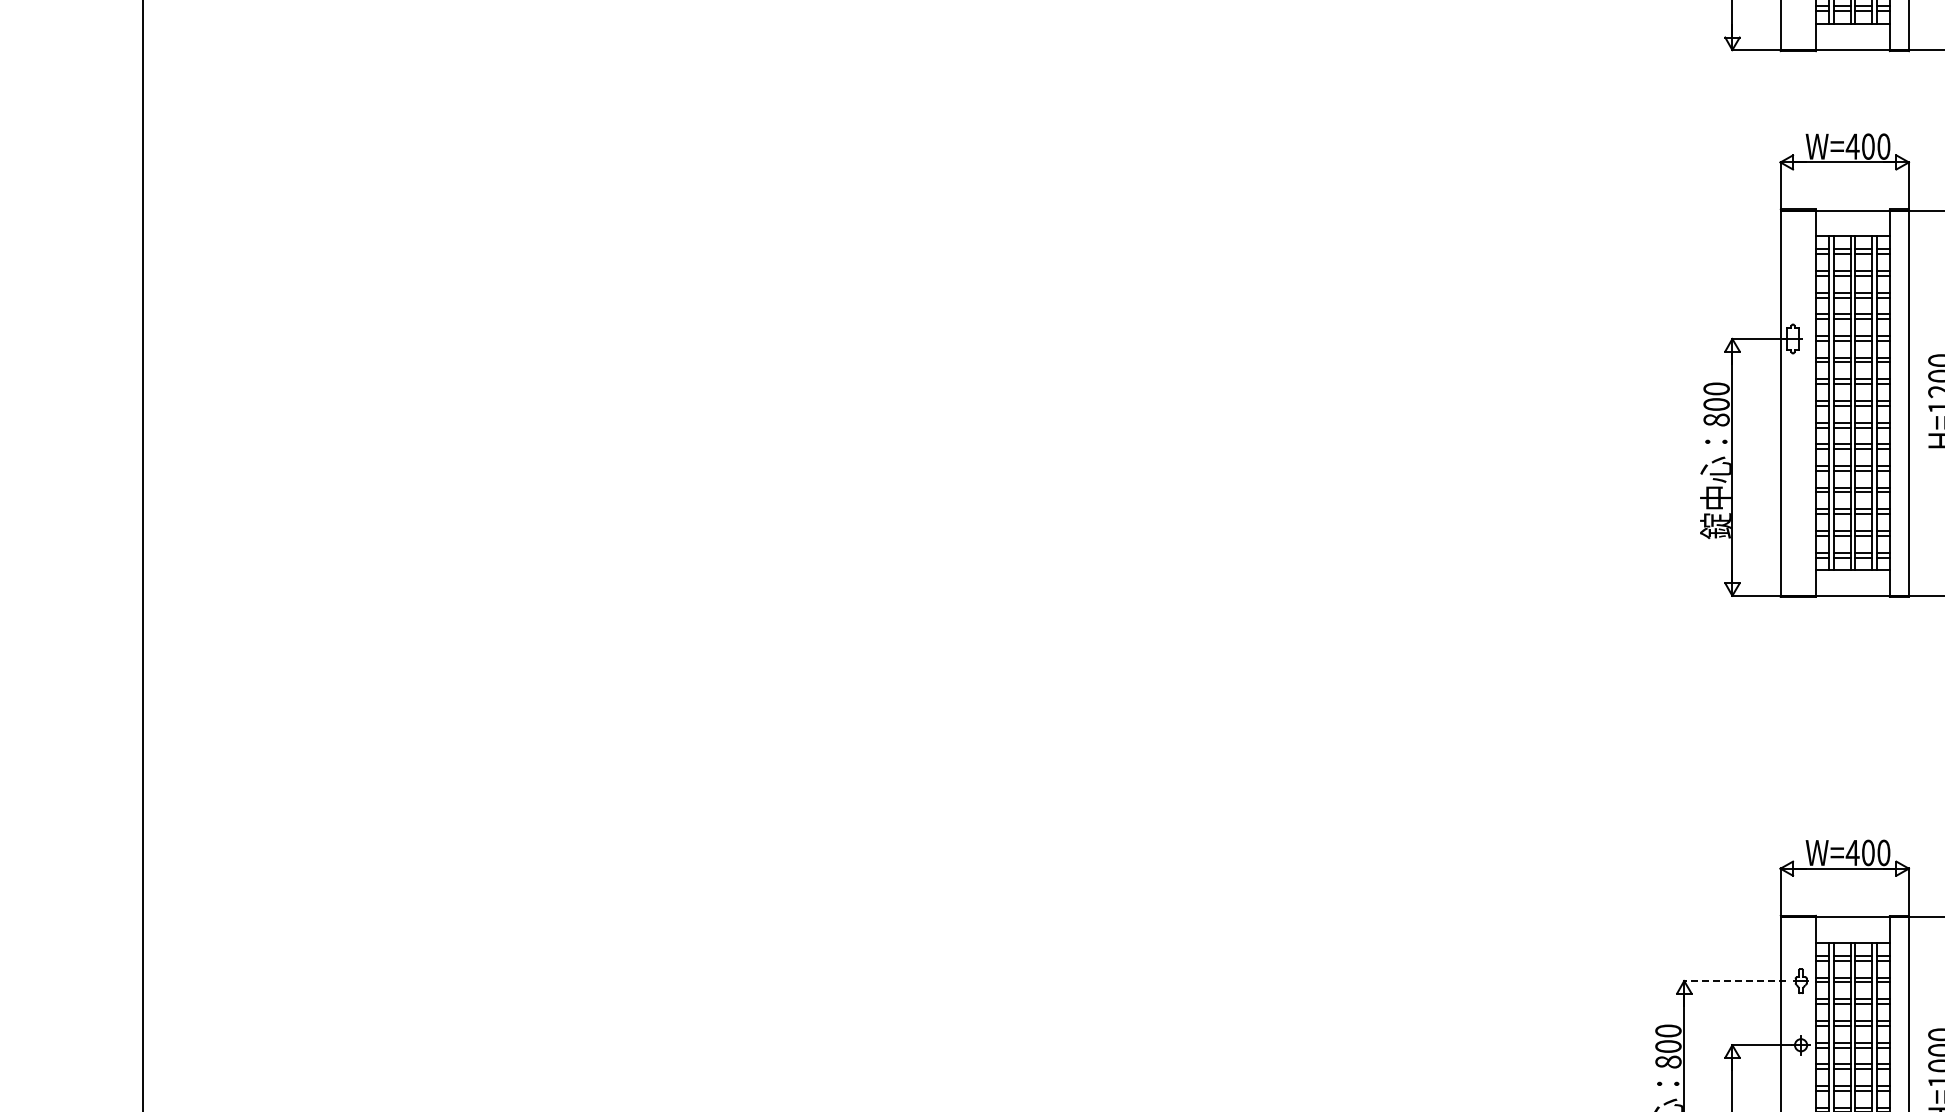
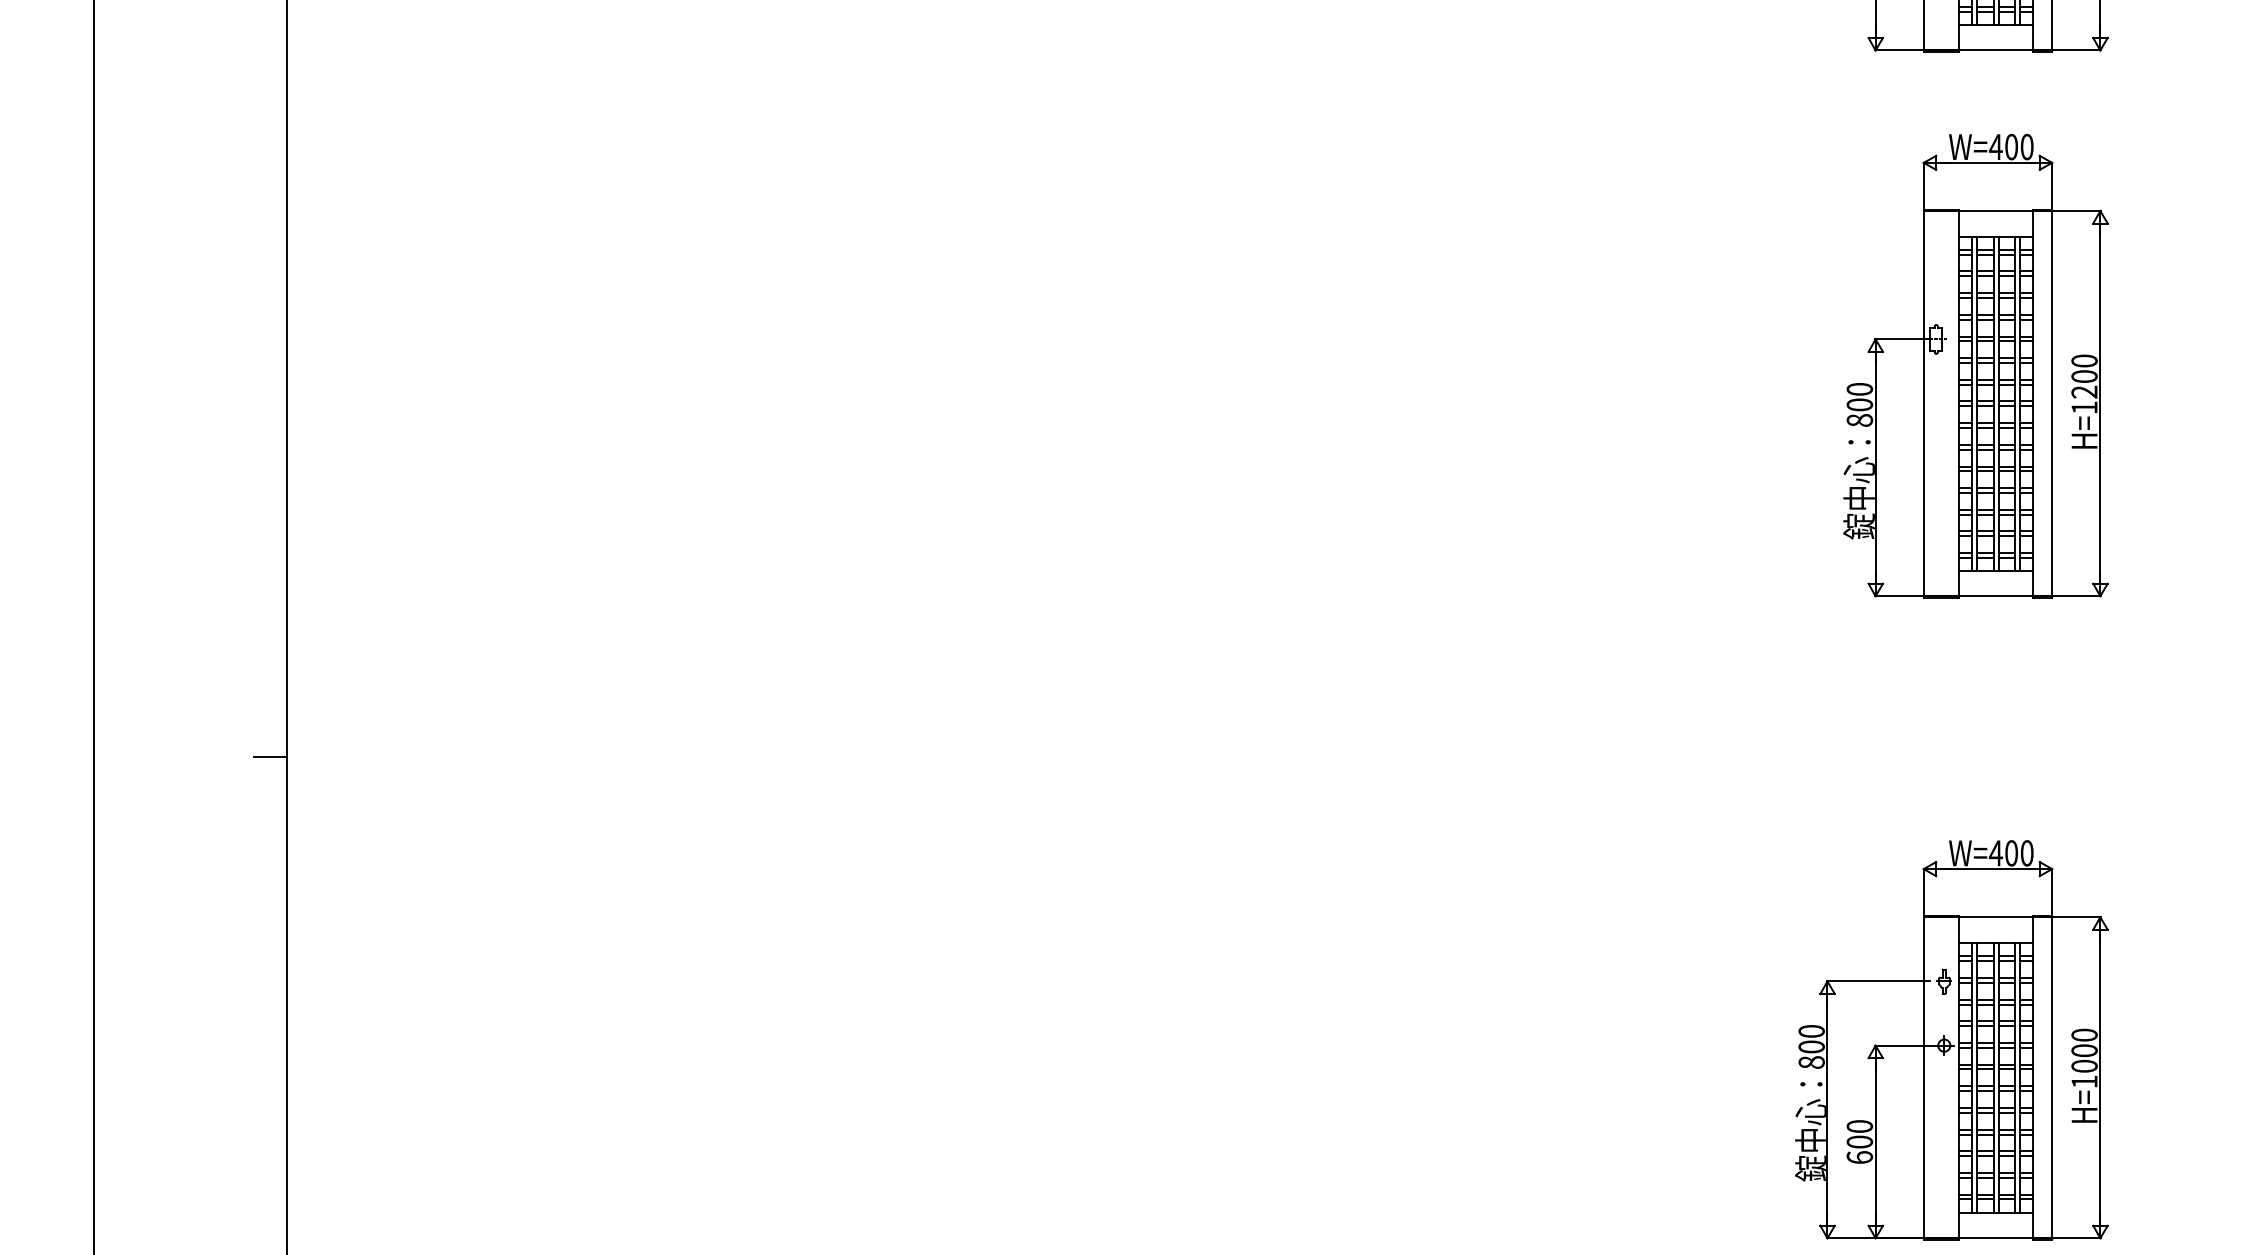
line: (127, 756) -> (270, 756), added
line: (1734, 981) -> (1877, 981), dashed -> solid

